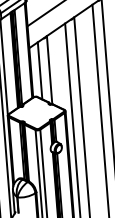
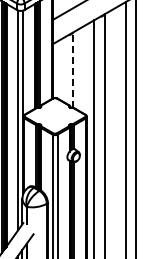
line: (39, 70) -> (62, 69), removed
line: (50, 70) -> (73, 70), solid -> dashed

